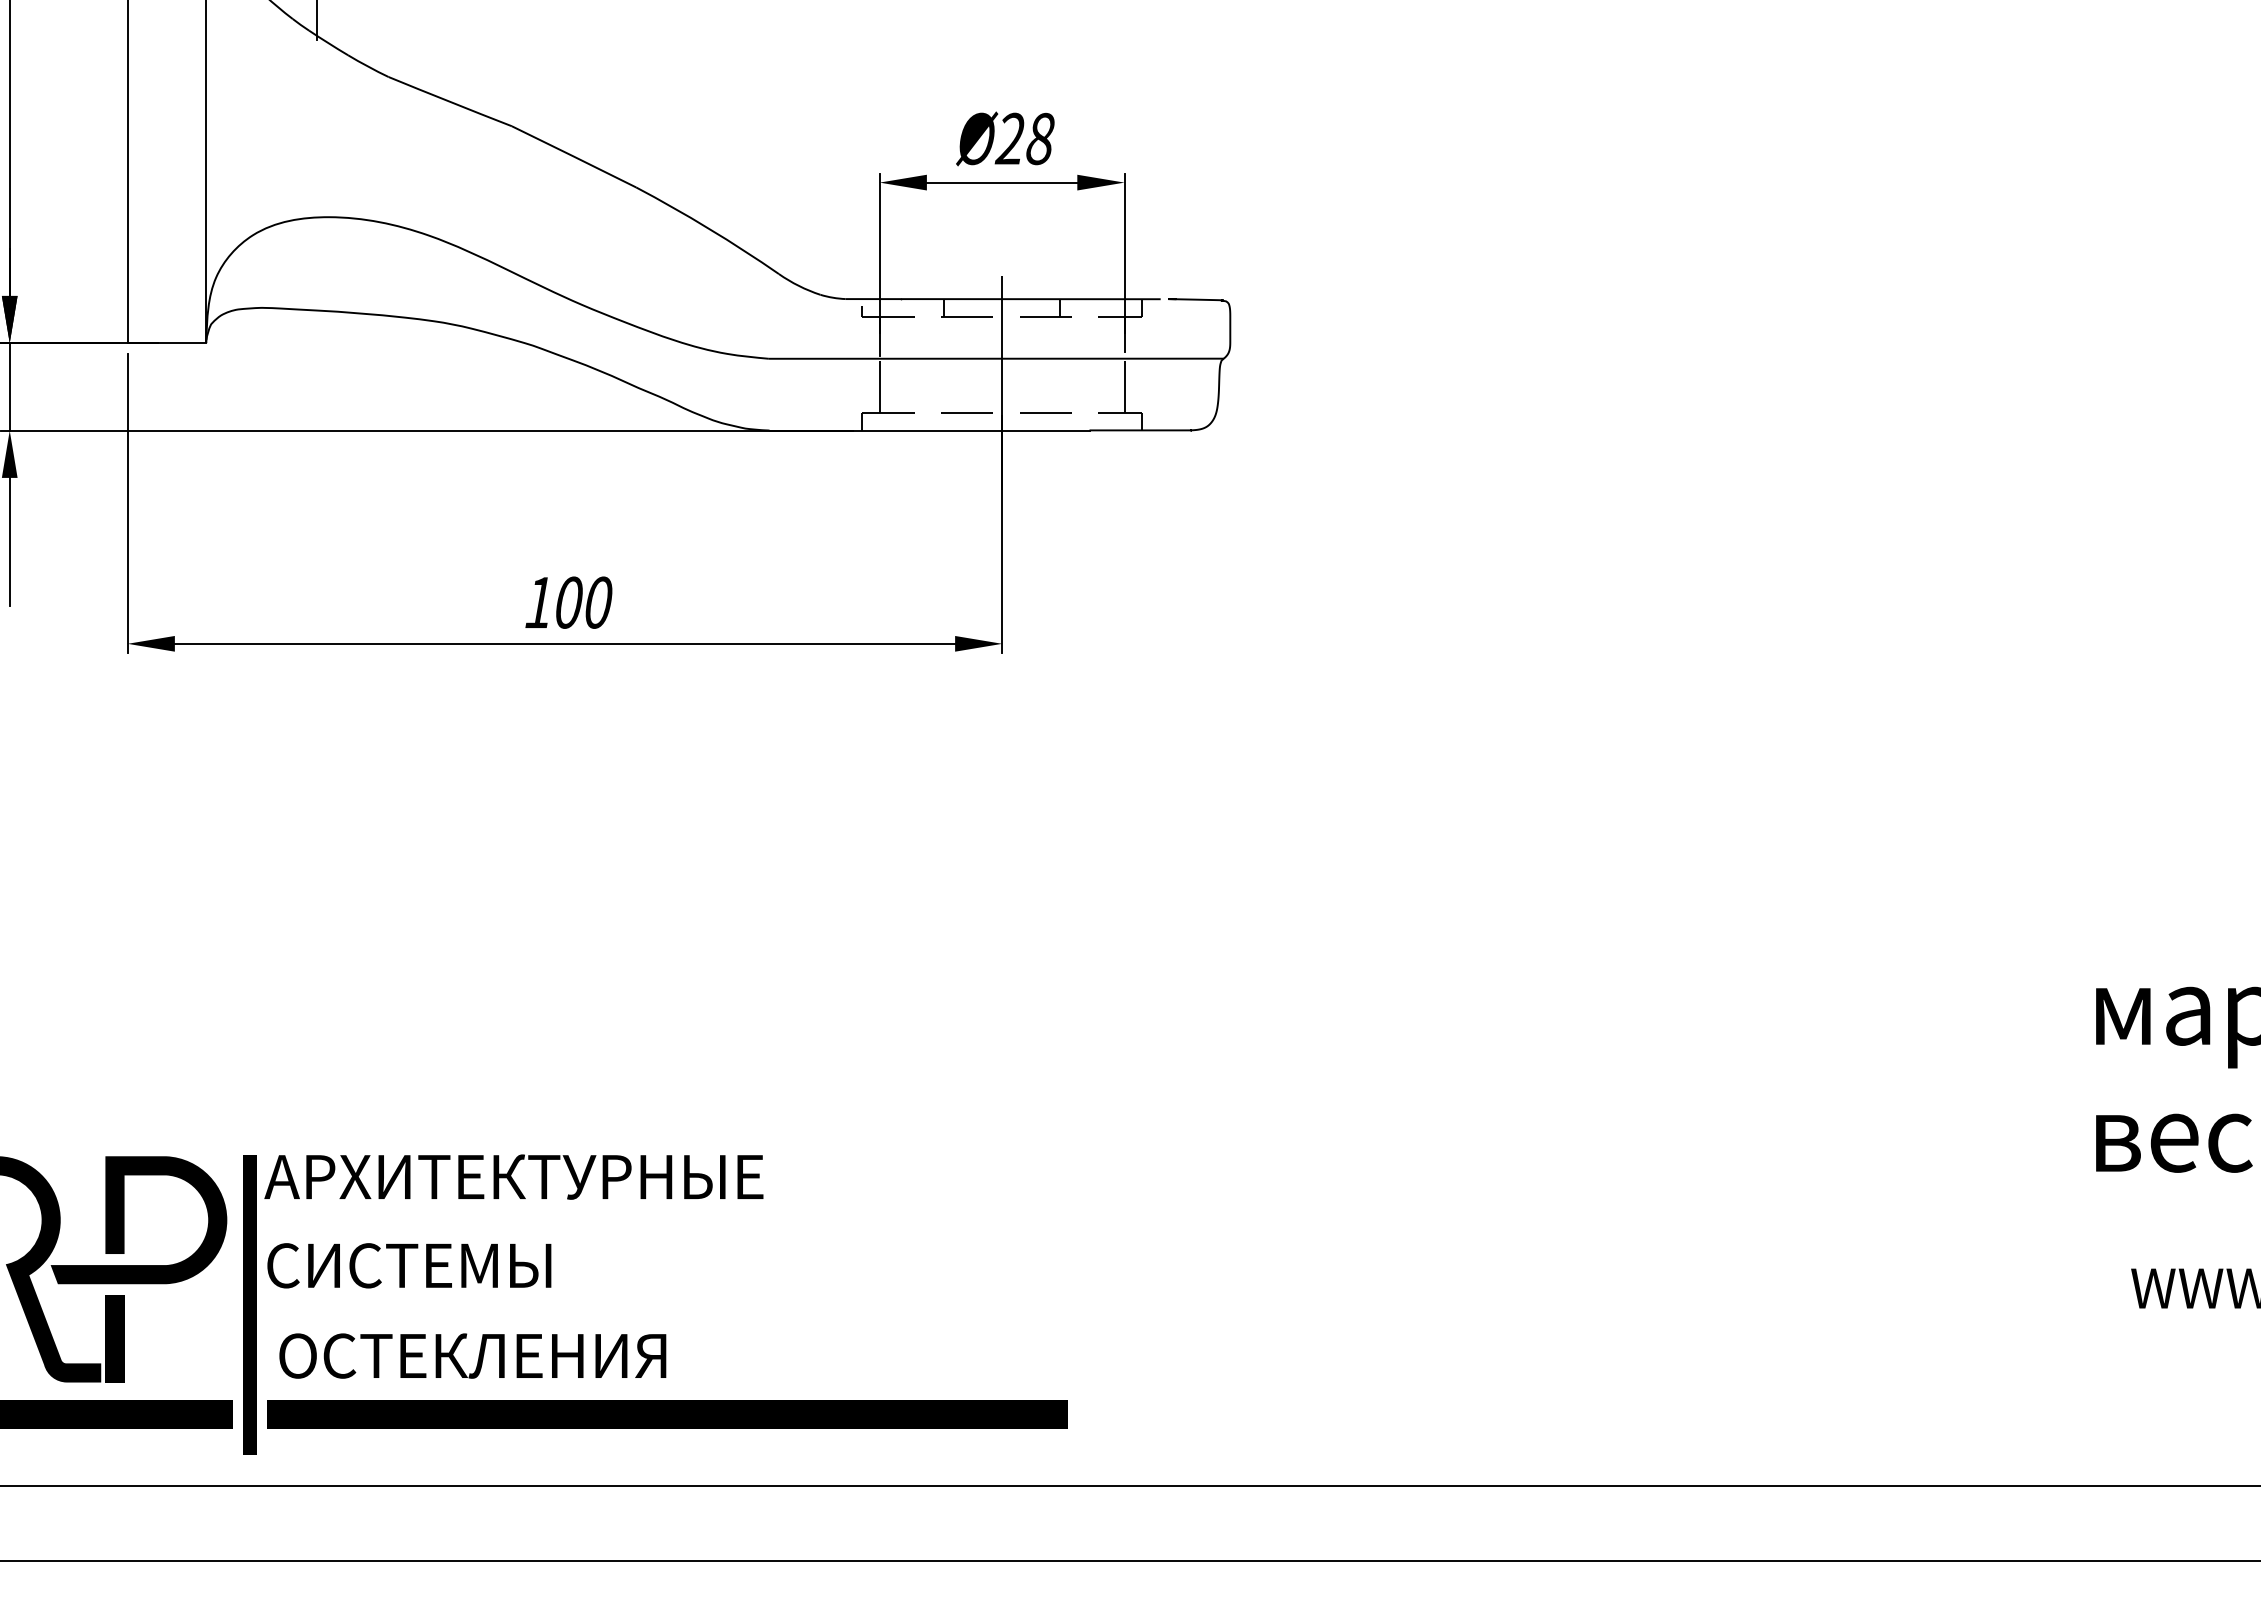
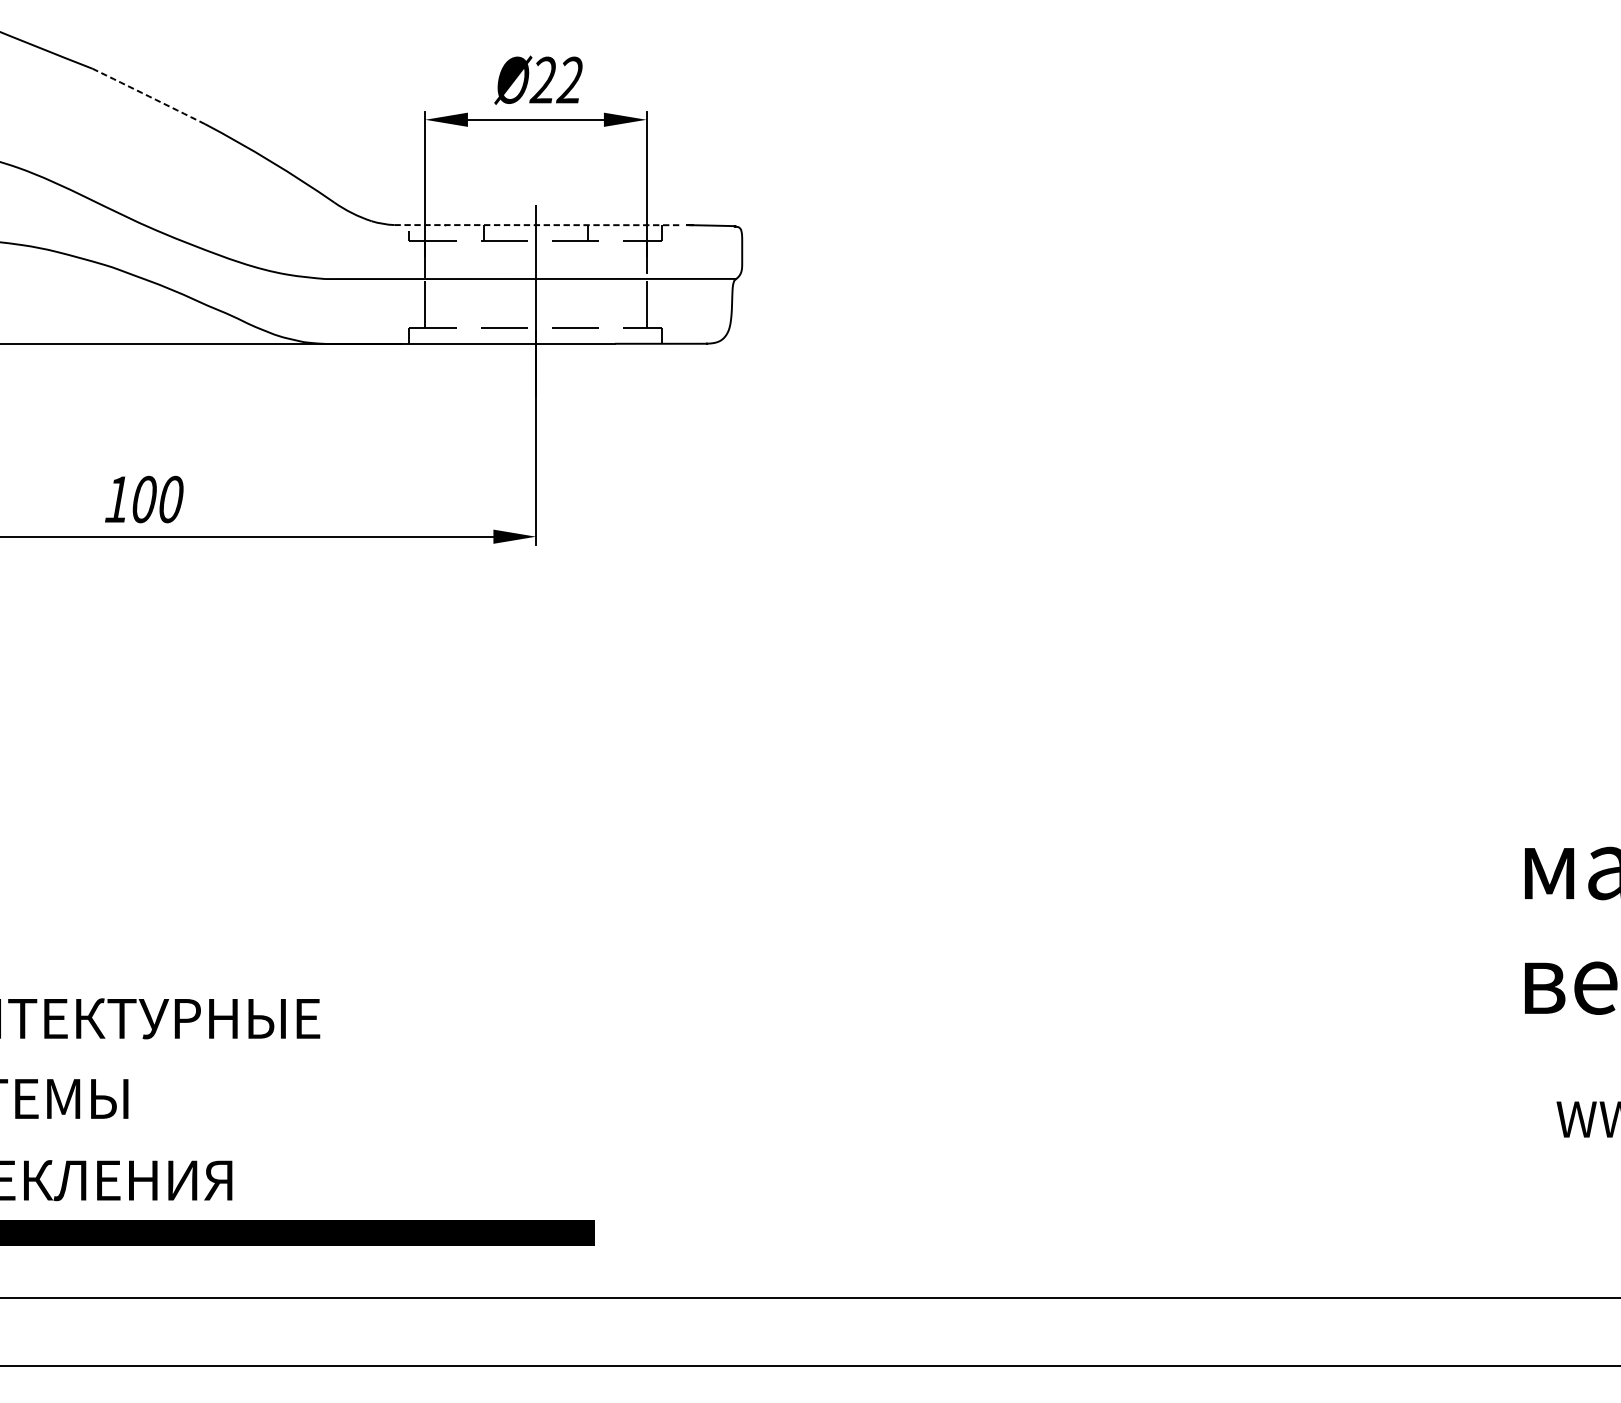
text: (1039, 138) -> (569, 79), Ø28 -> Ø22
arc: (574, 156) -> (149, 96), solid -> dashed
line: (1003, 299) -> (537, 225), solid -> dashed

